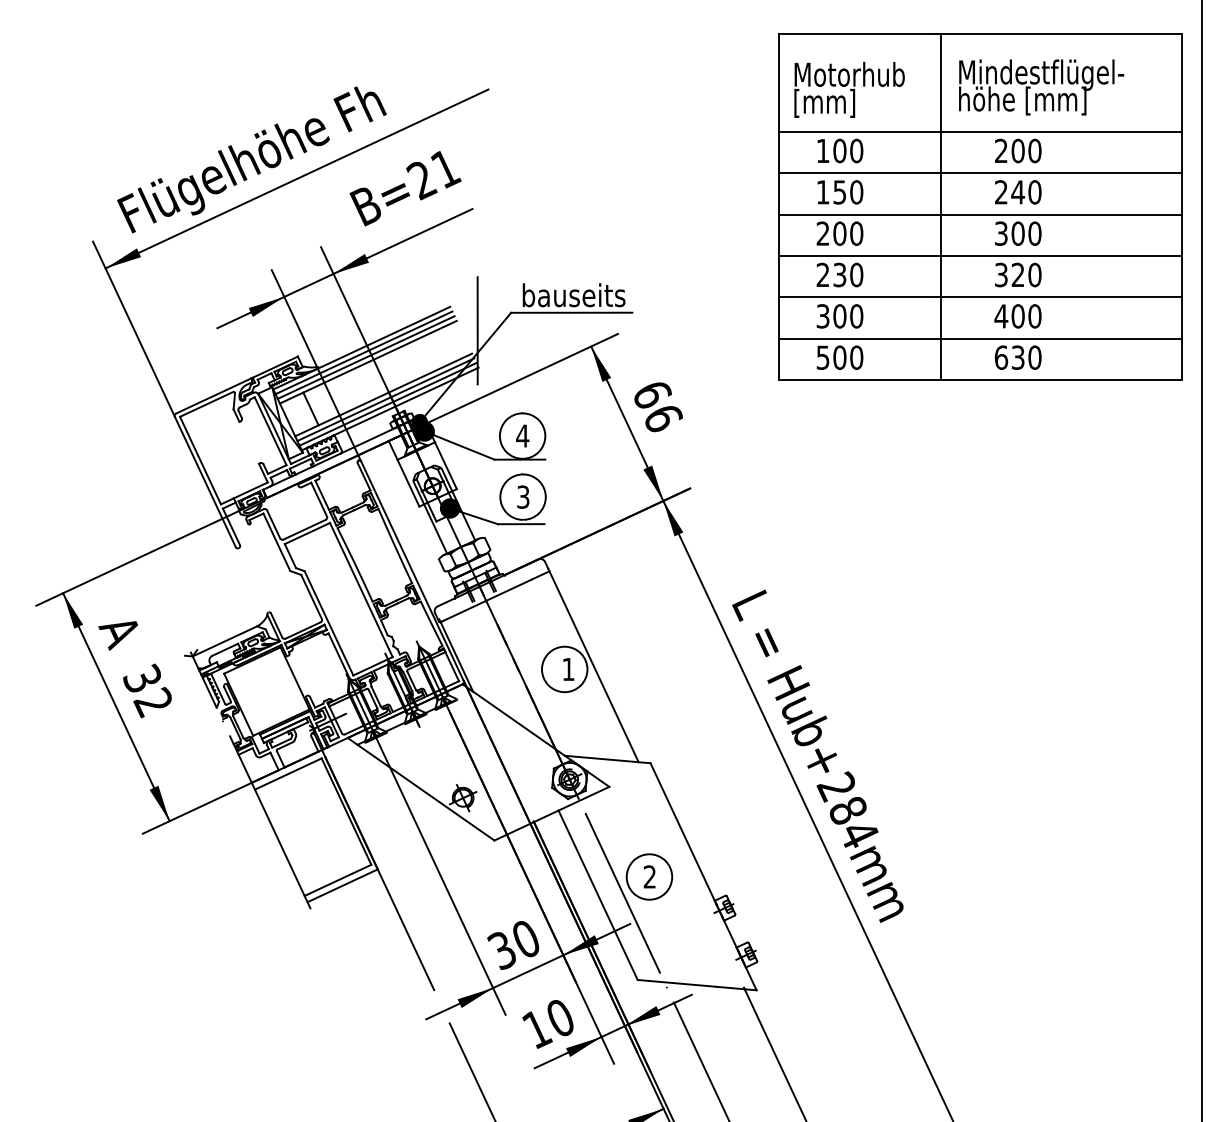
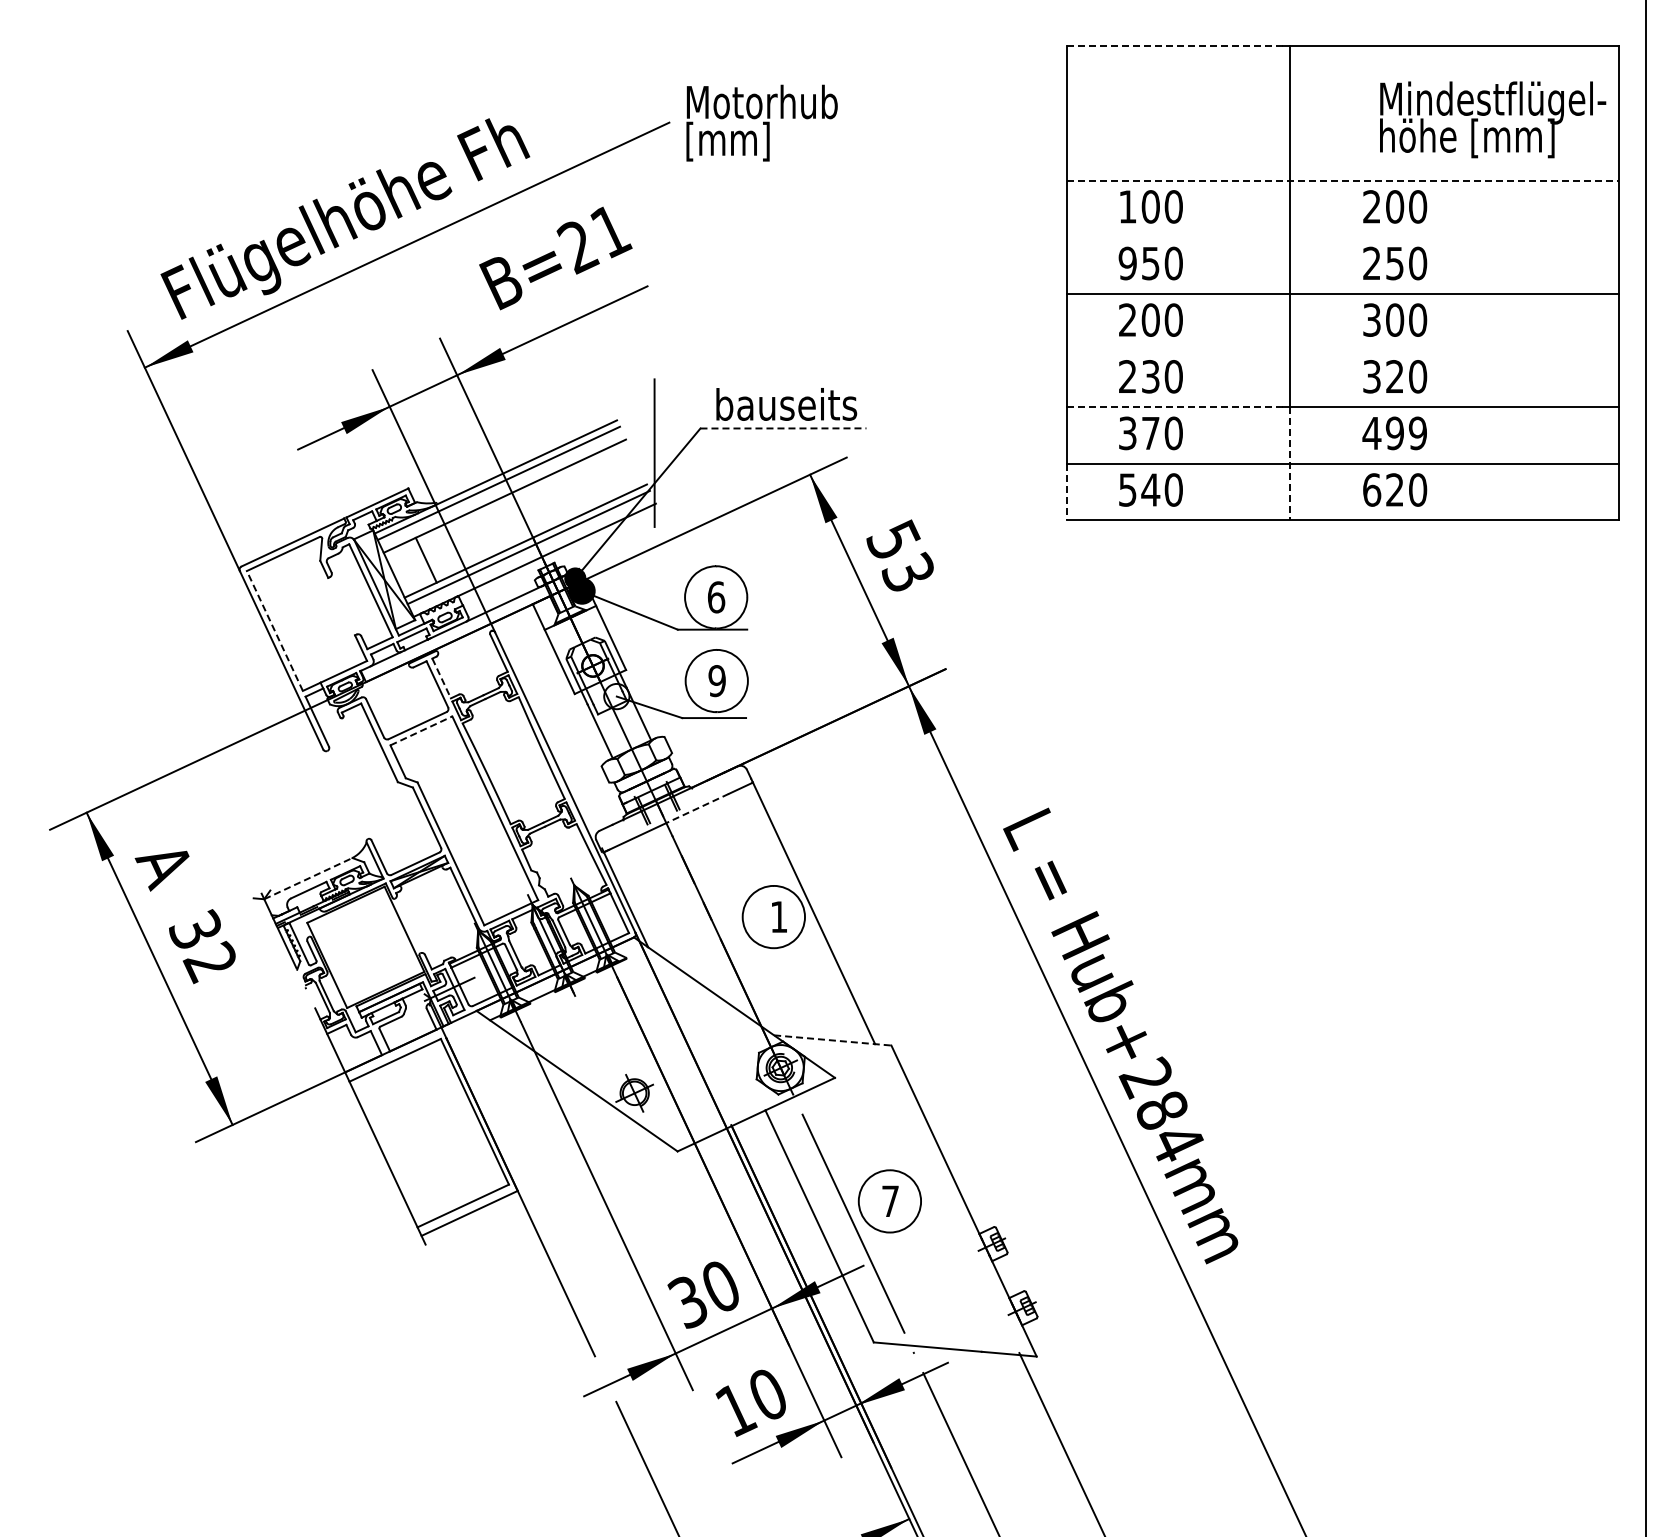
line: (857, 33) -> (1174, 46), solid -> dashed
text: (1041, 87) -> (1493, 119), moved
text: (849, 89) -> (761, 122), moved
line: (980, 131) -> (1343, 180), solid -> dashed
line: (979, 173) -> (1342, 237), removed
text: (822, 192) -> (1127, 263), 150 -> 950
text: (1017, 192) -> (1394, 263), 240 -> 250
line: (979, 255) -> (1342, 350), removed
line: (857, 297) -> (1174, 407), solid -> dashed
line: (571, 312) -> (783, 428), solid -> dashed
text: (839, 316) -> (1150, 433), 300 -> 370
text: (1026, 316) -> (1406, 433), 400 -> 499
line: (941, 338) -> (1289, 463), solid -> dashed
line: (365, 357) -> (501, 489), removed
text: (839, 357) -> (1150, 489), 500 -> 540
text: (1017, 357) -> (1394, 489), 630 -> 620
line: (778, 359) -> (1066, 492), solid -> dashed
line: (387, 404) -> (531, 553), removed
text: (657, 405) -> (900, 555), 66 -> 53
text: (522, 436) -> (716, 597), 4 -> 6
line: (200, 460) -> (274, 630), solid -> dashed
line: (322, 495) -> (441, 678), solid -> dashed
text: (522, 497) -> (716, 681), 3 -> 9
fill: (449, 508) -> (616, 696), removed
line: (307, 533) -> (421, 730), solid -> dashed
line: (508, 590) -> (696, 808), solid -> dashed
line: (225, 641) -> (308, 878), solid -> dashed
line: (607, 759) -> (832, 1040), solid -> dashed
text: (649, 876) -> (890, 1200), 2 -> 7

